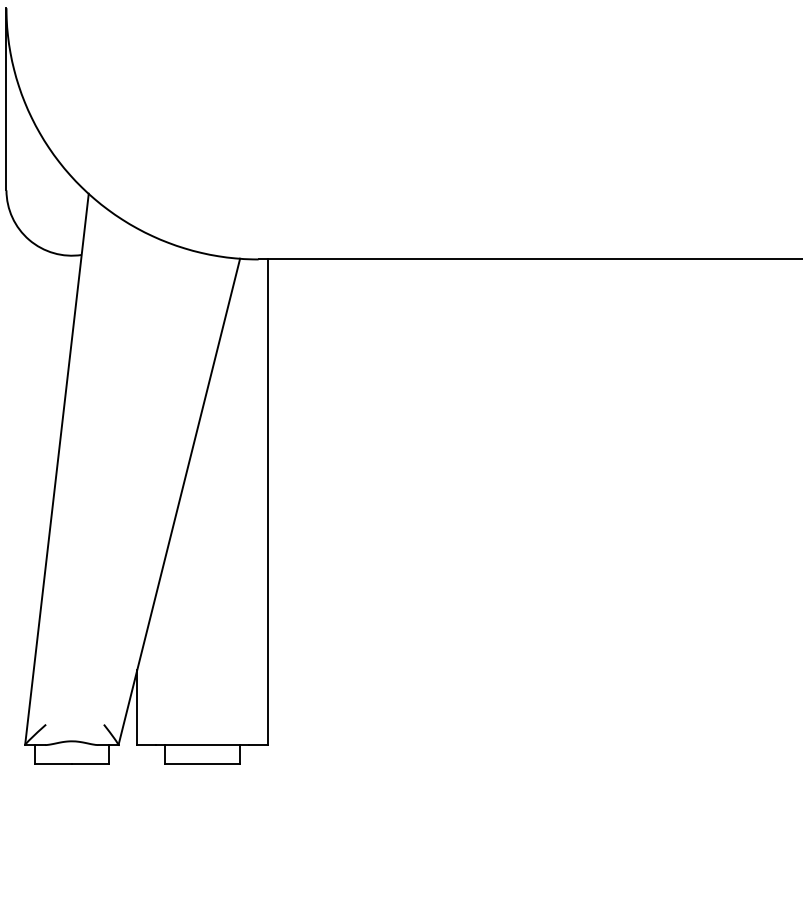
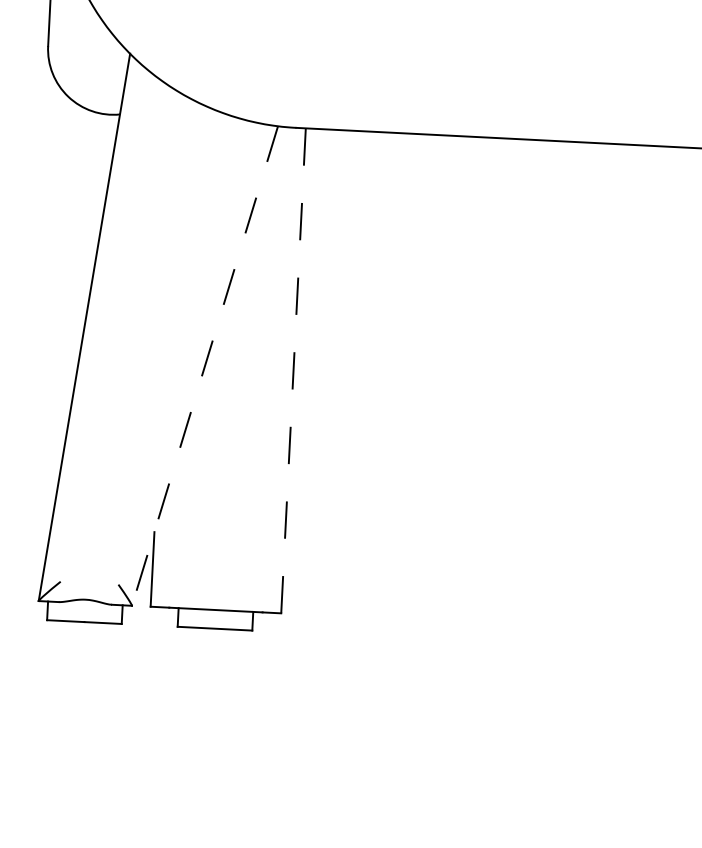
line: (179, 501) -> (205, 365), solid -> dashed
line: (267, 502) -> (293, 371), solid -> dashed

